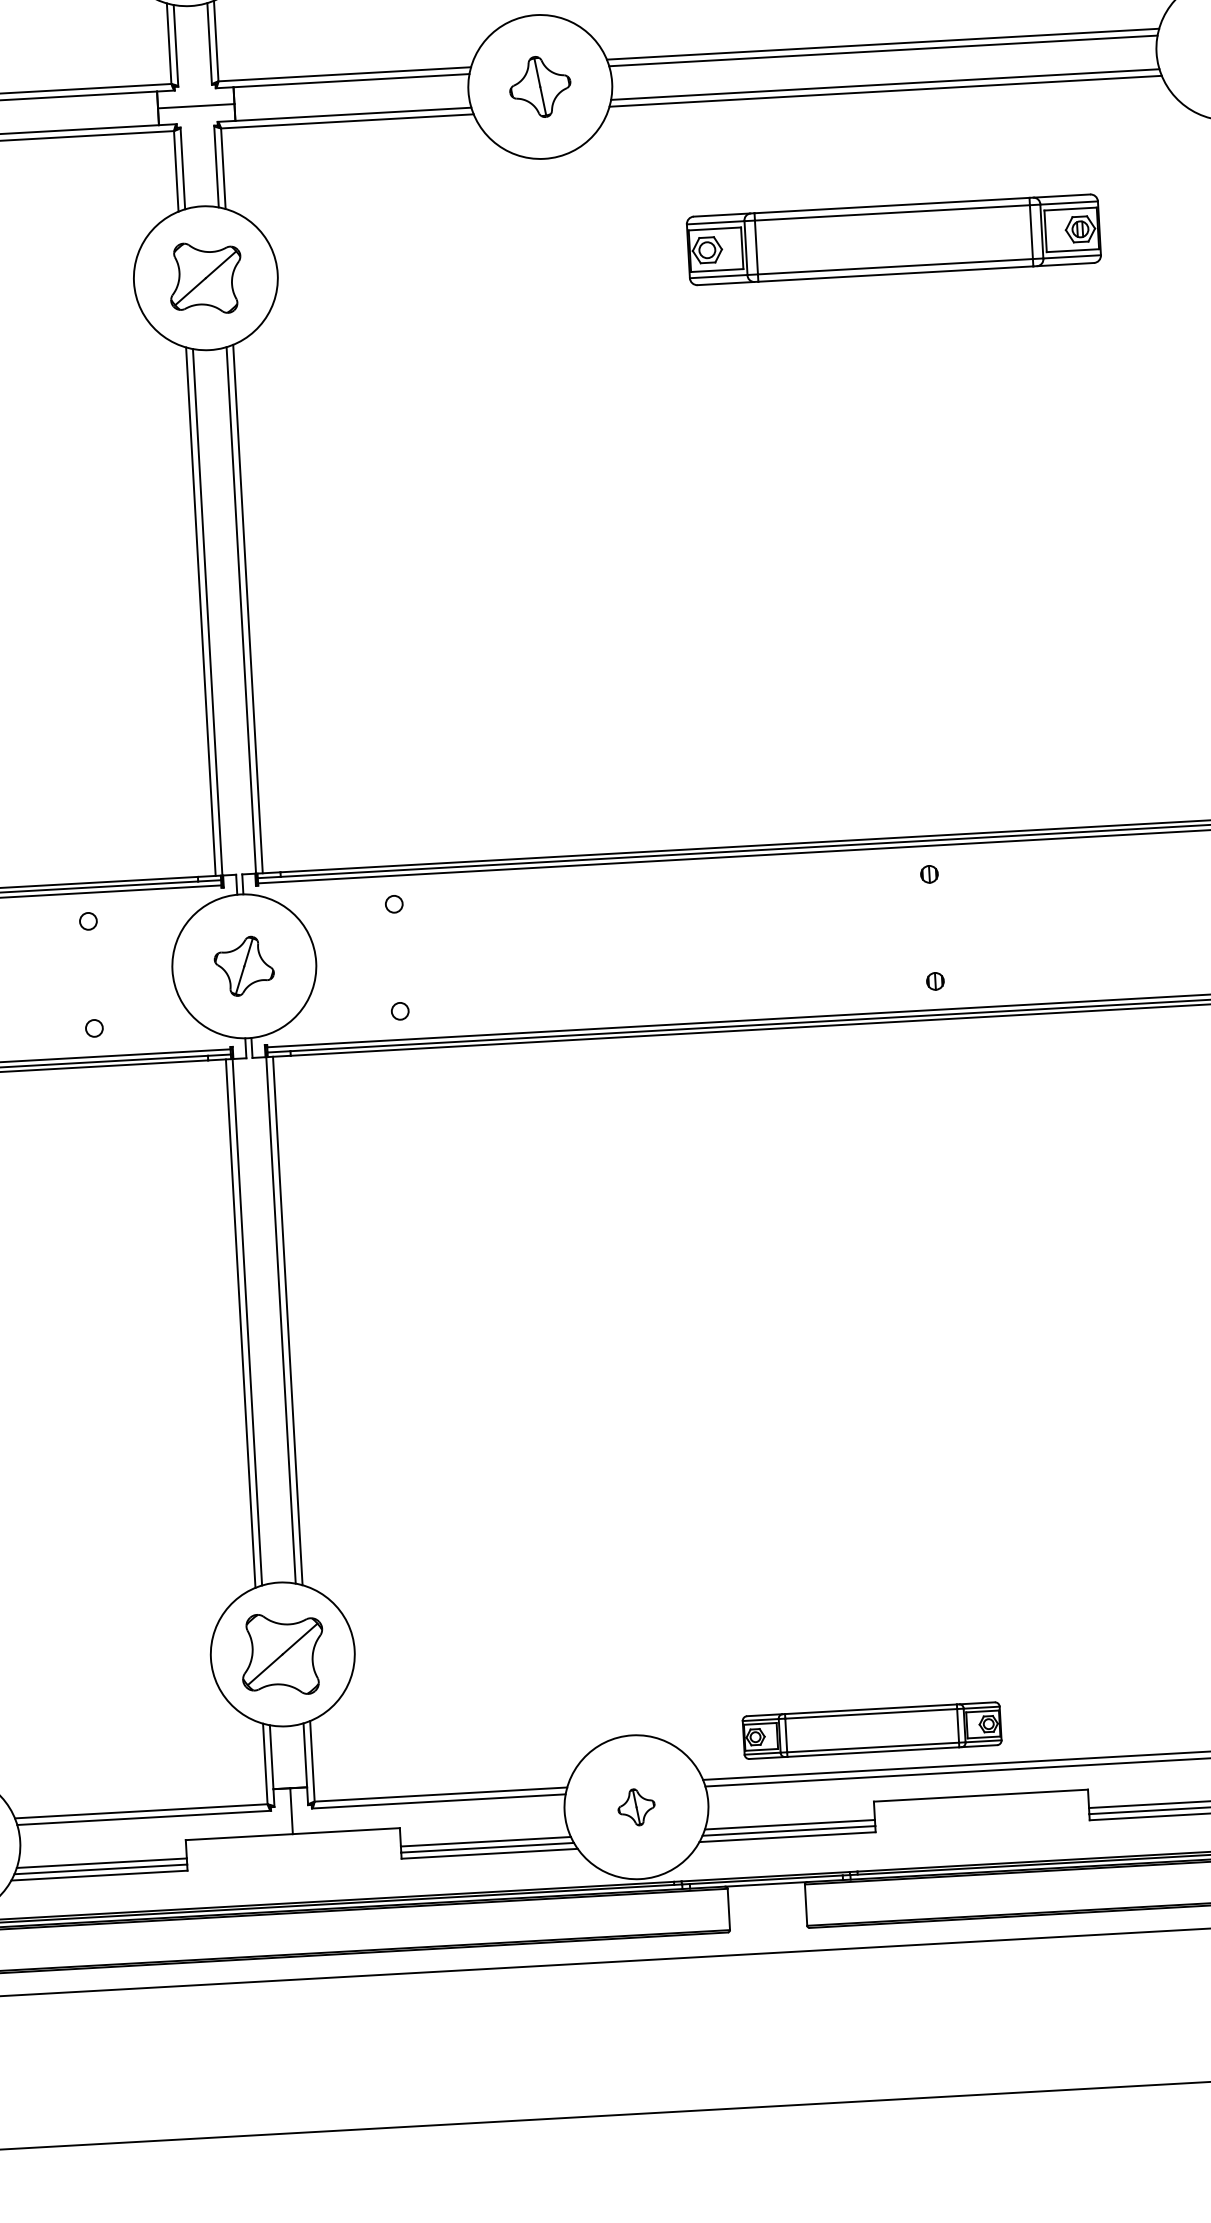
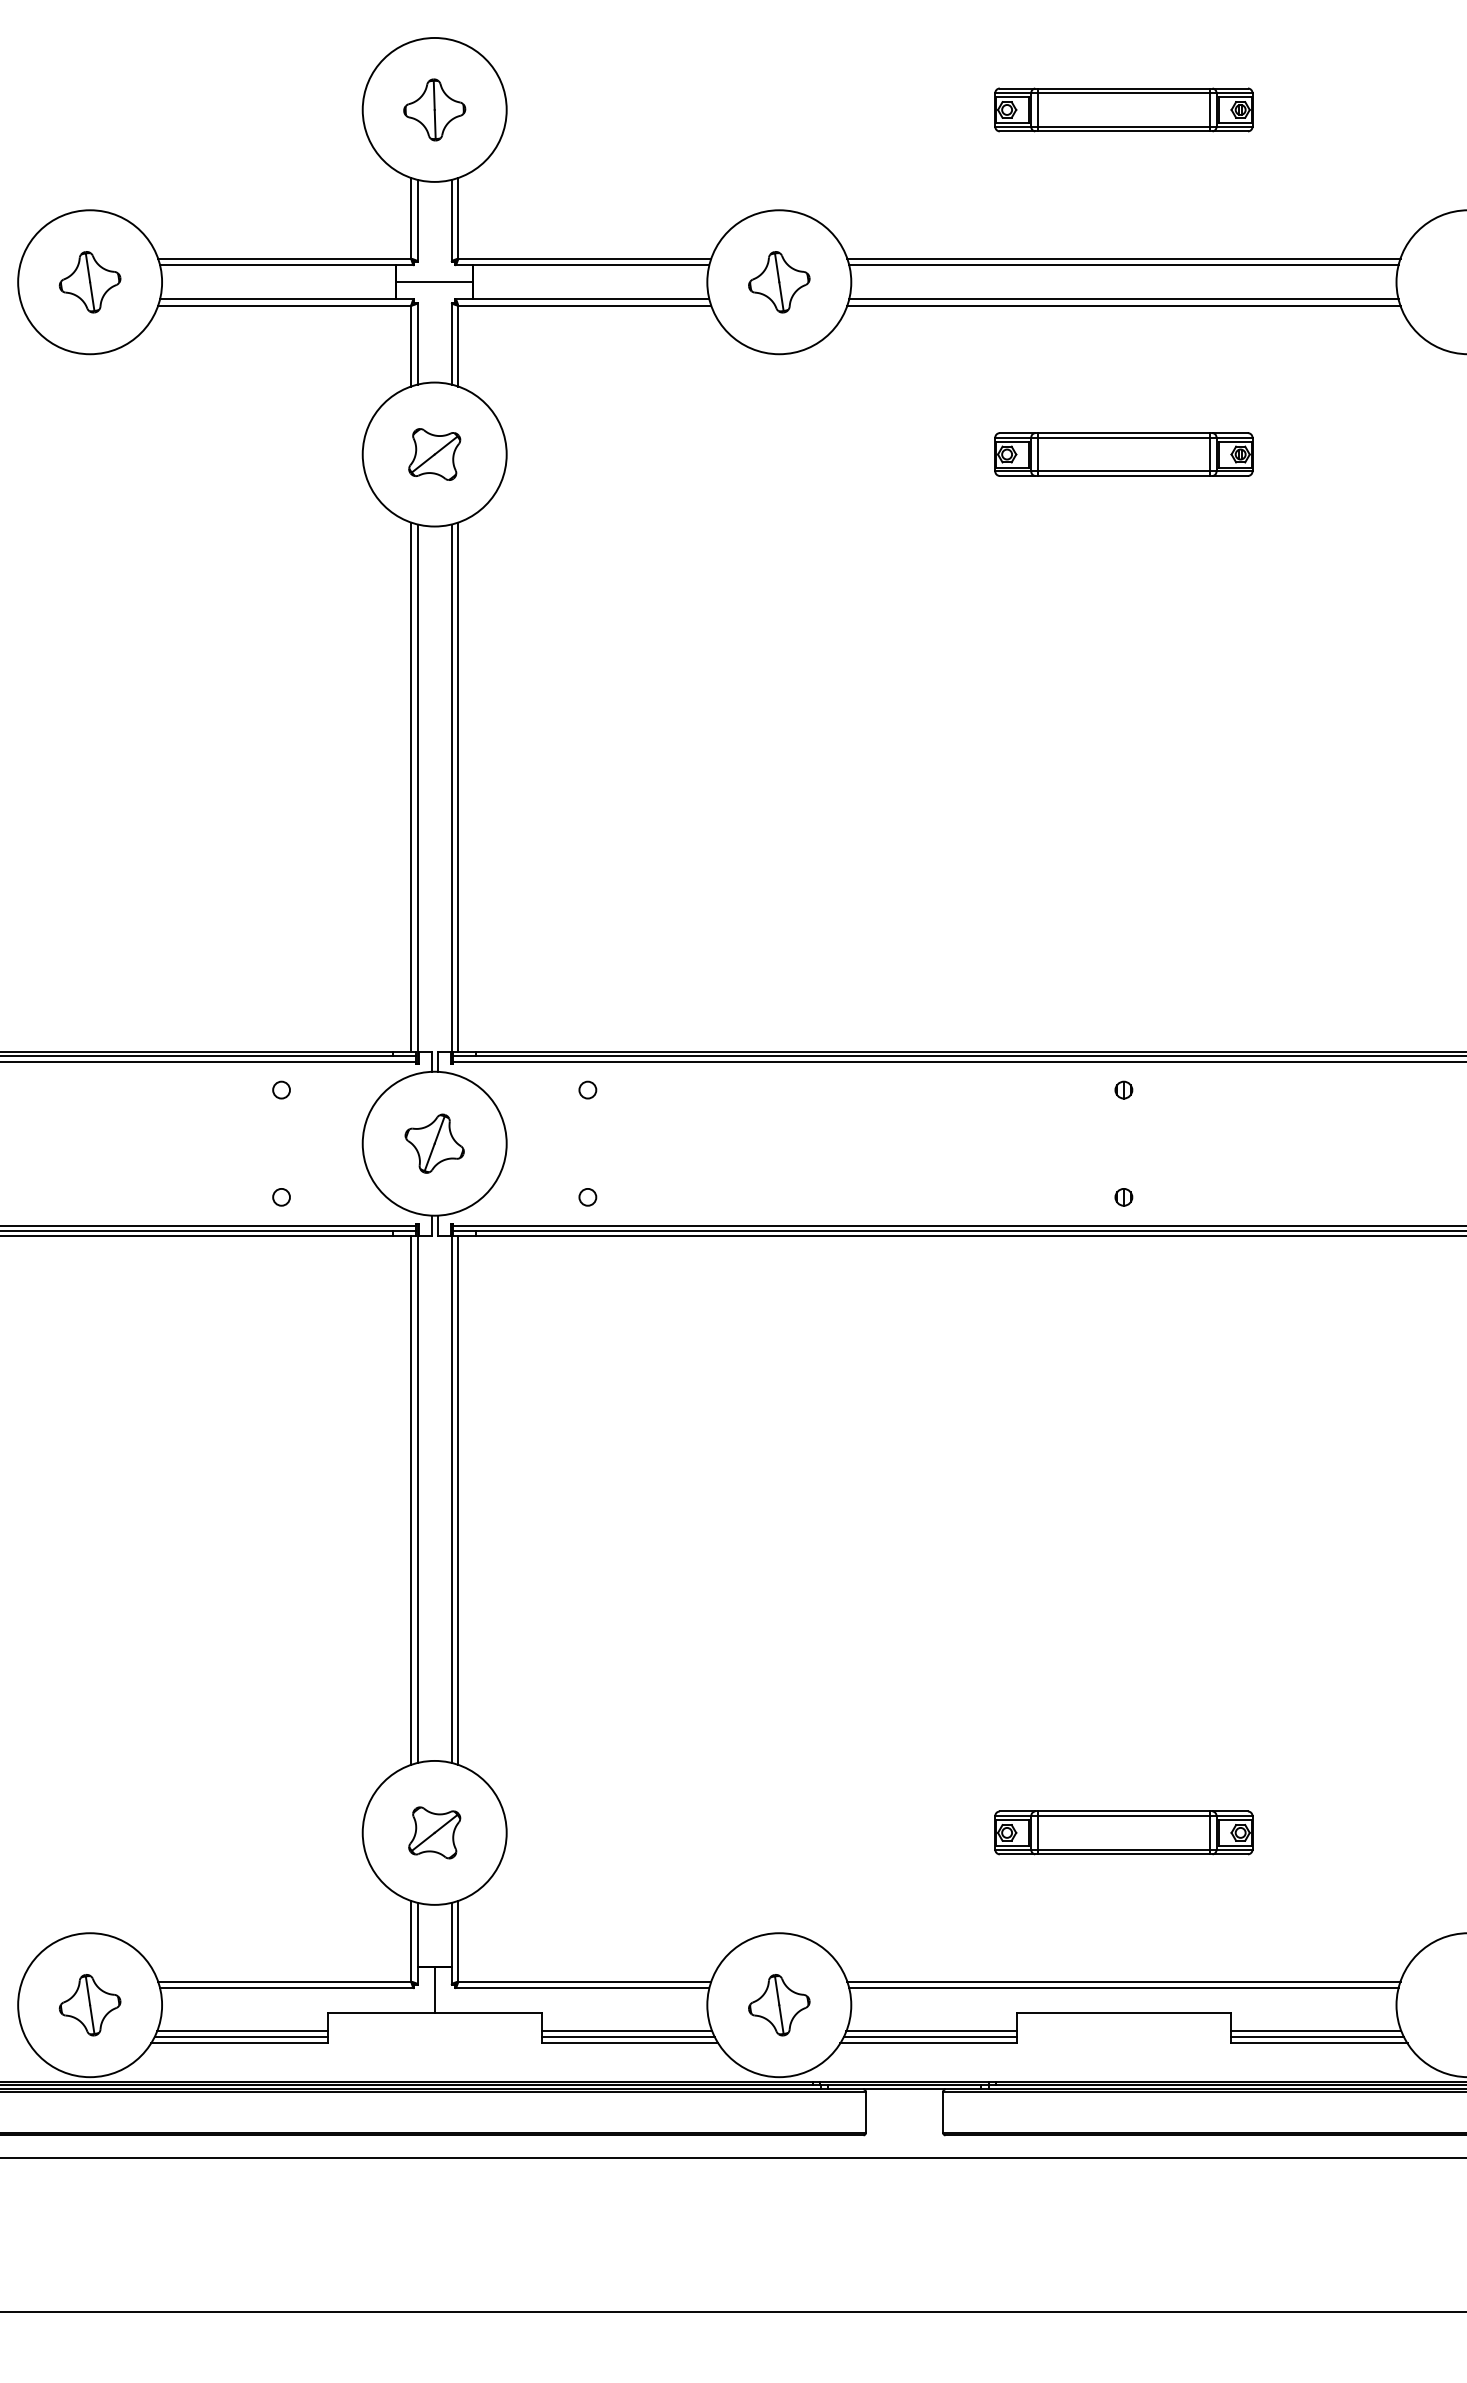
part: (893, 239) -> (1123, 454), size x0.62
part: (205, 278) -> (434, 454), size x0.71
part: (282, 1654) -> (434, 1832), size x0.62
part: (871, 1730) -> (1123, 1832), moved
part: (636, 1807) -> (779, 2005), size x1.67

